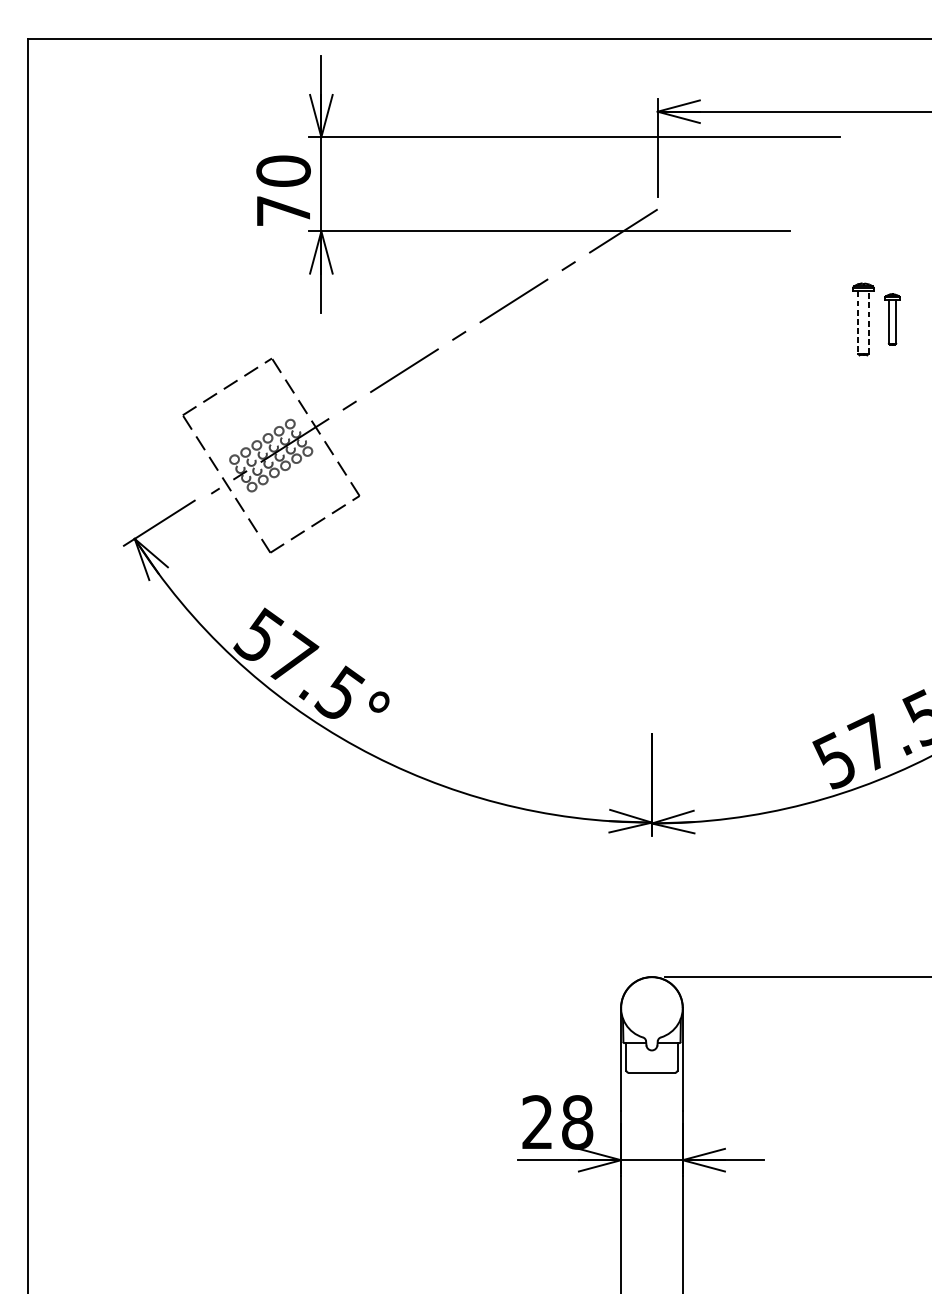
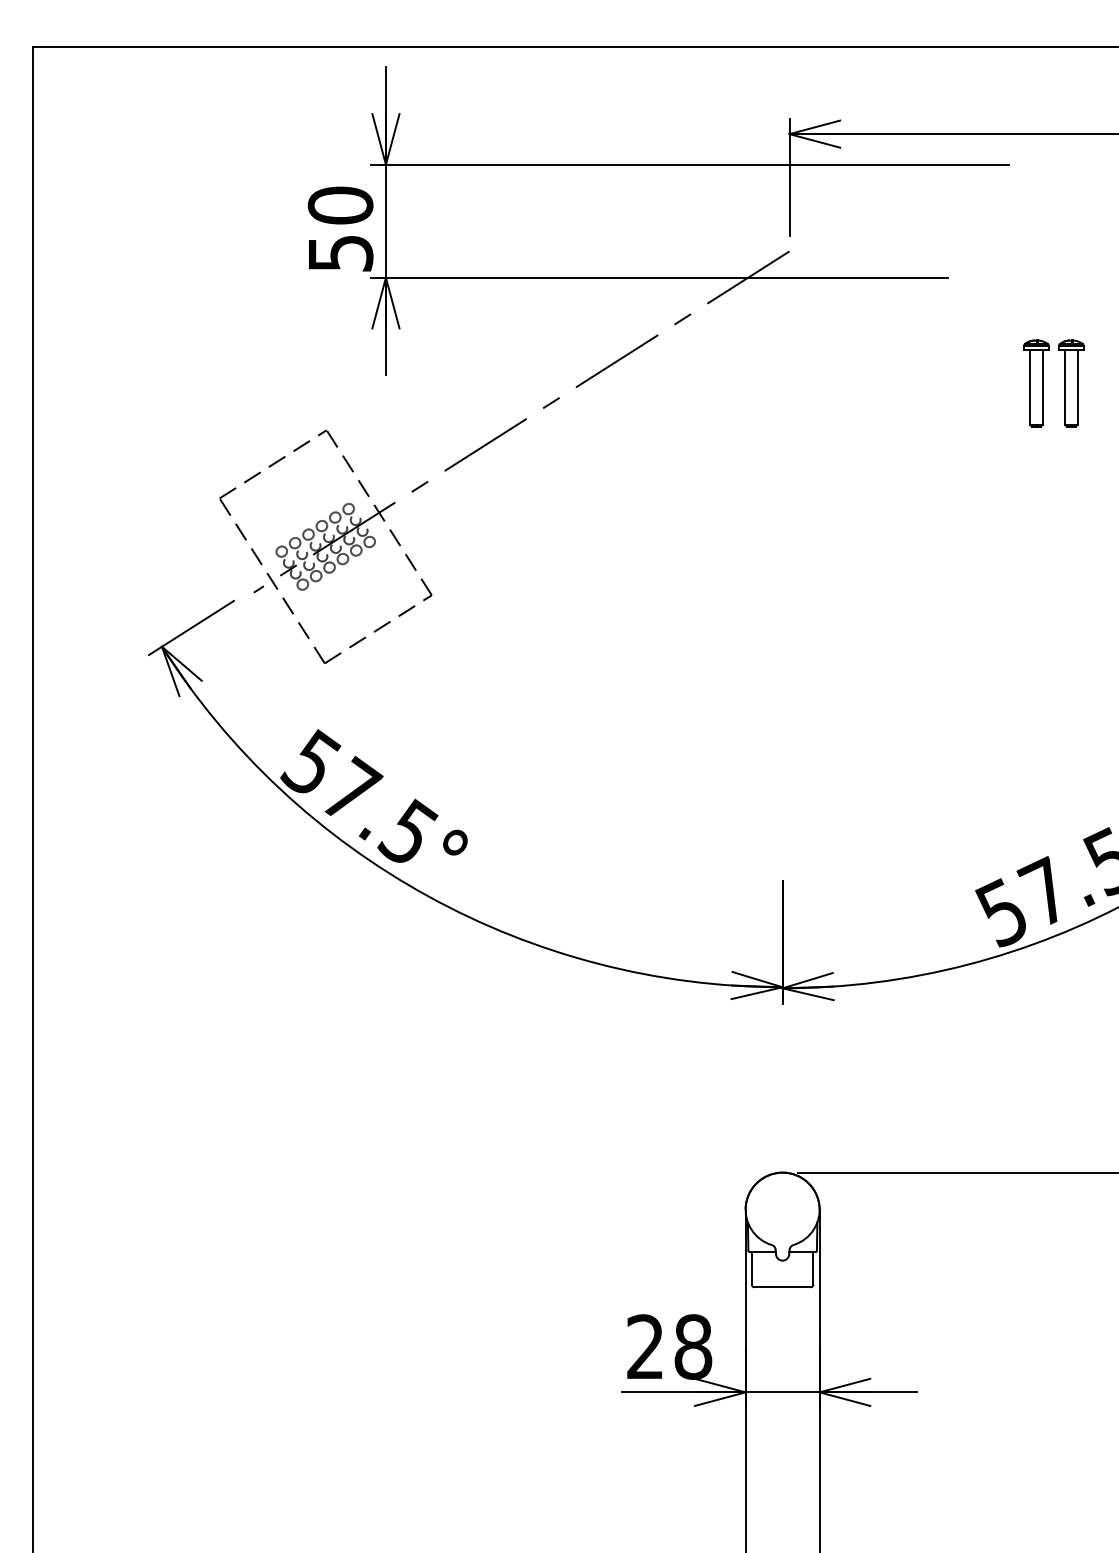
text: (284, 211) -> (341, 253), 70 -> 50
part: (892, 319) -> (1071, 383), size x1.43
line: (858, 322) -> (1030, 387), dashed -> solid
line: (868, 322) -> (1042, 387), dashed -> solid

